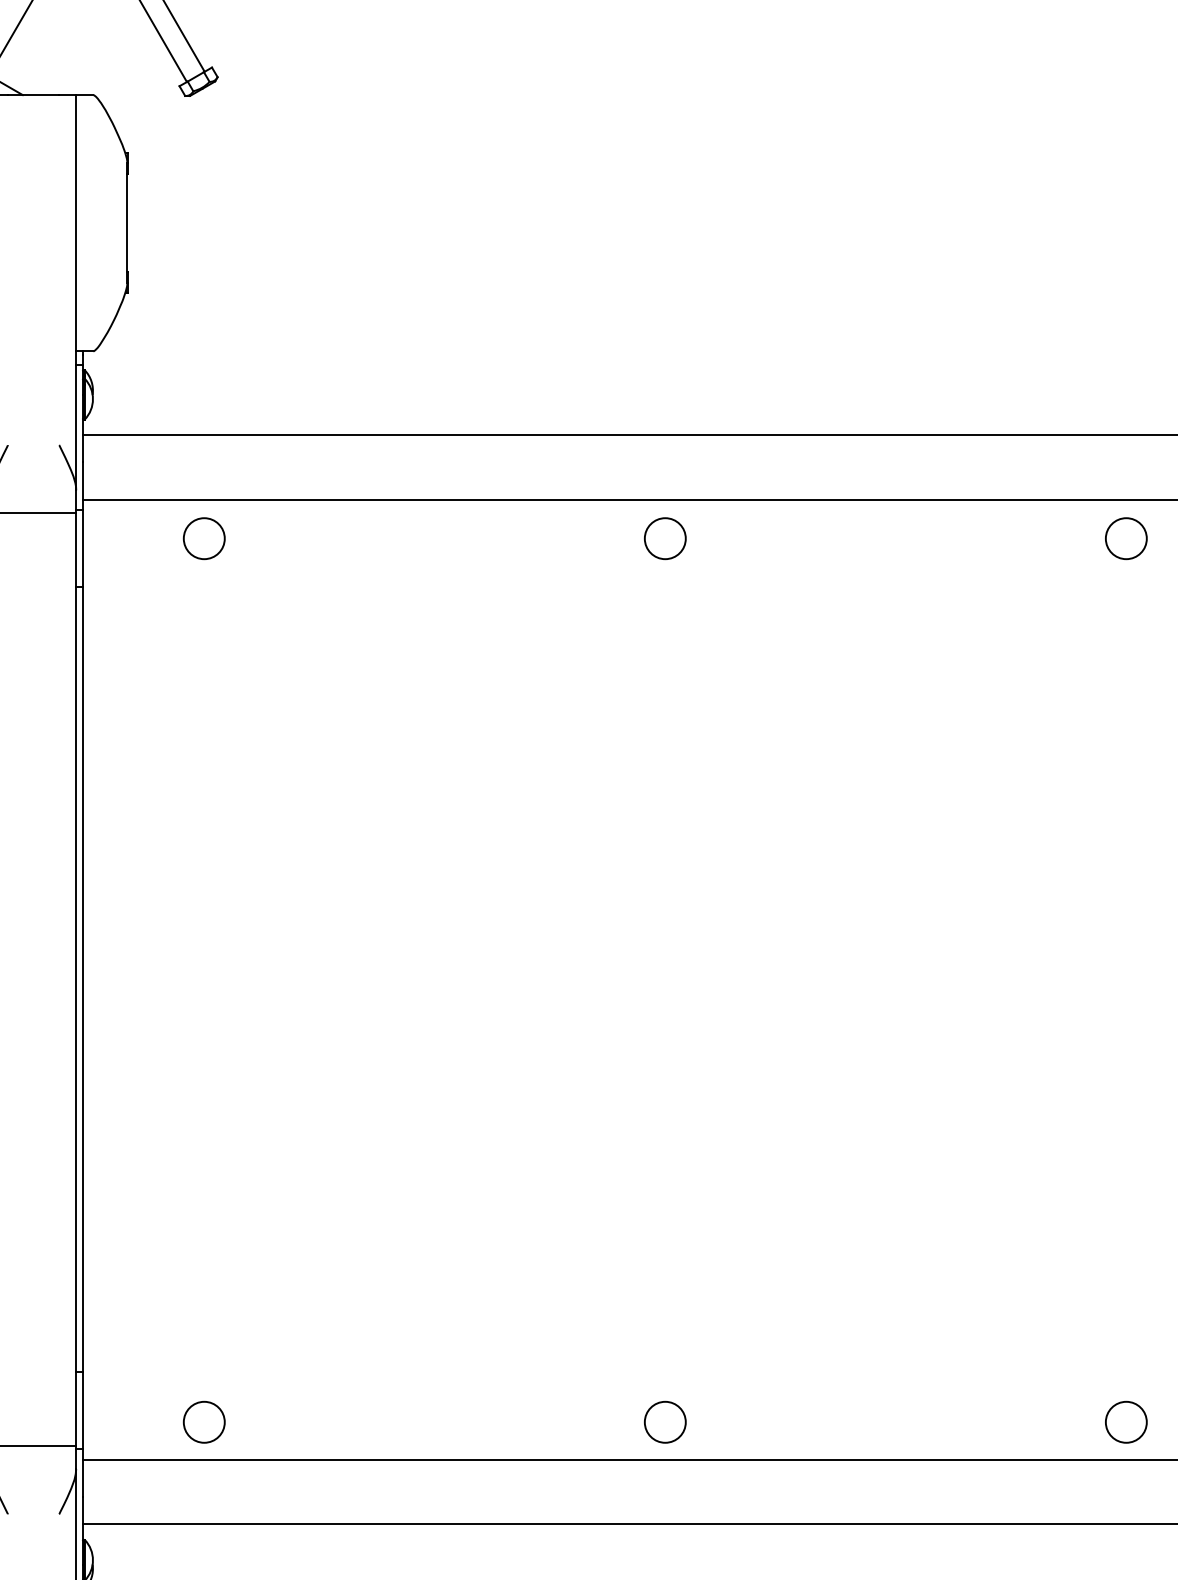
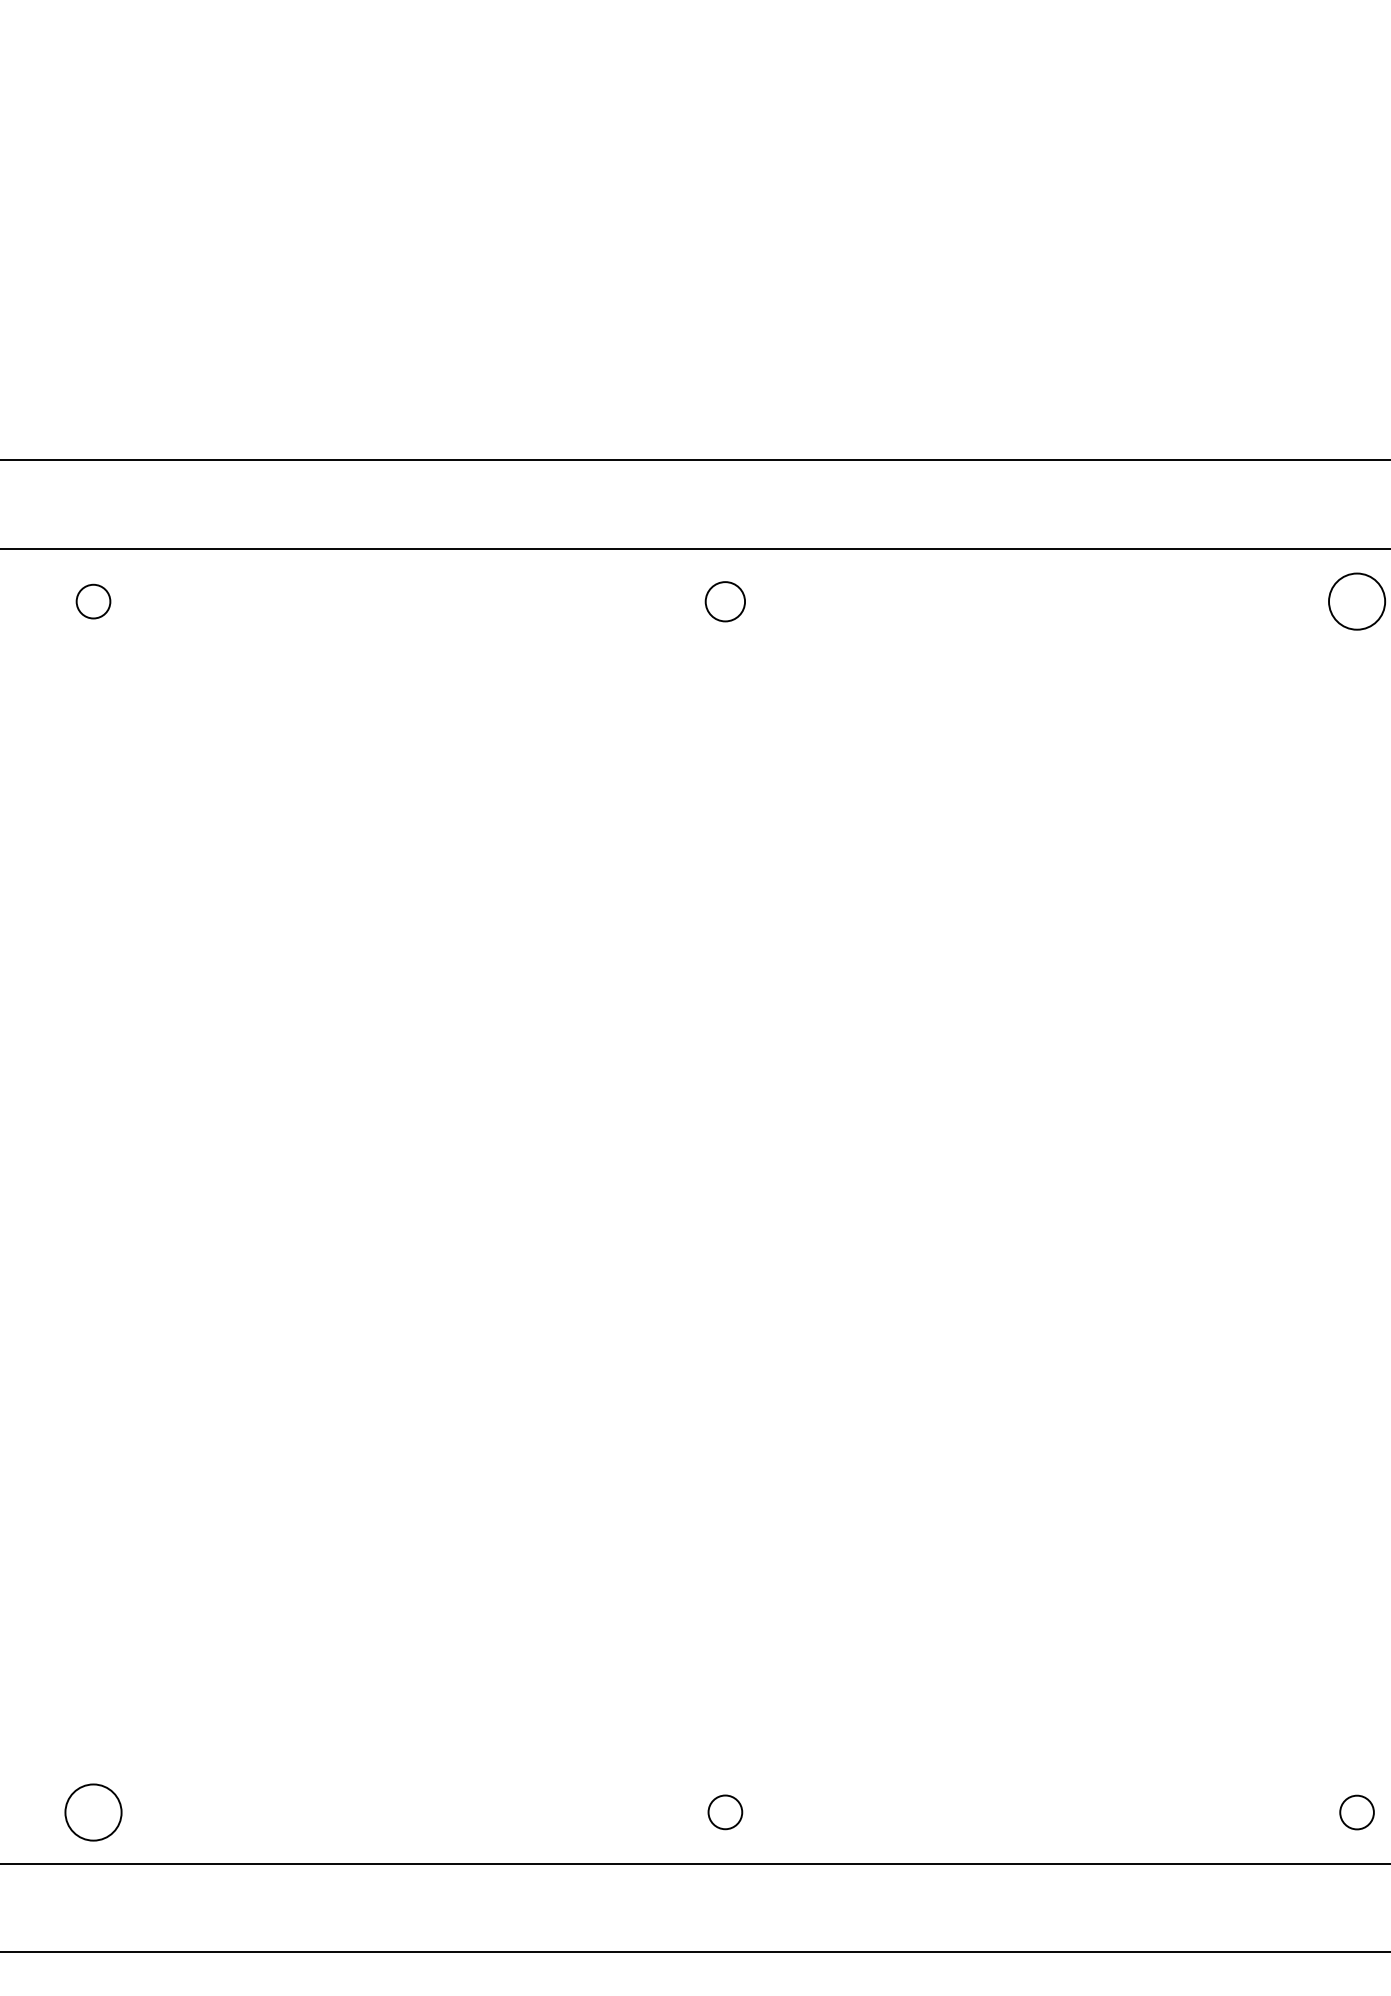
circle: (203, 538) -> (92, 601), size x0.6
circle: (665, 538) -> (725, 601), size x0.7
circle: (665, 1421) -> (725, 1811), size x0.6
circle: (1125, 1421) -> (1355, 1811), size x0.6

